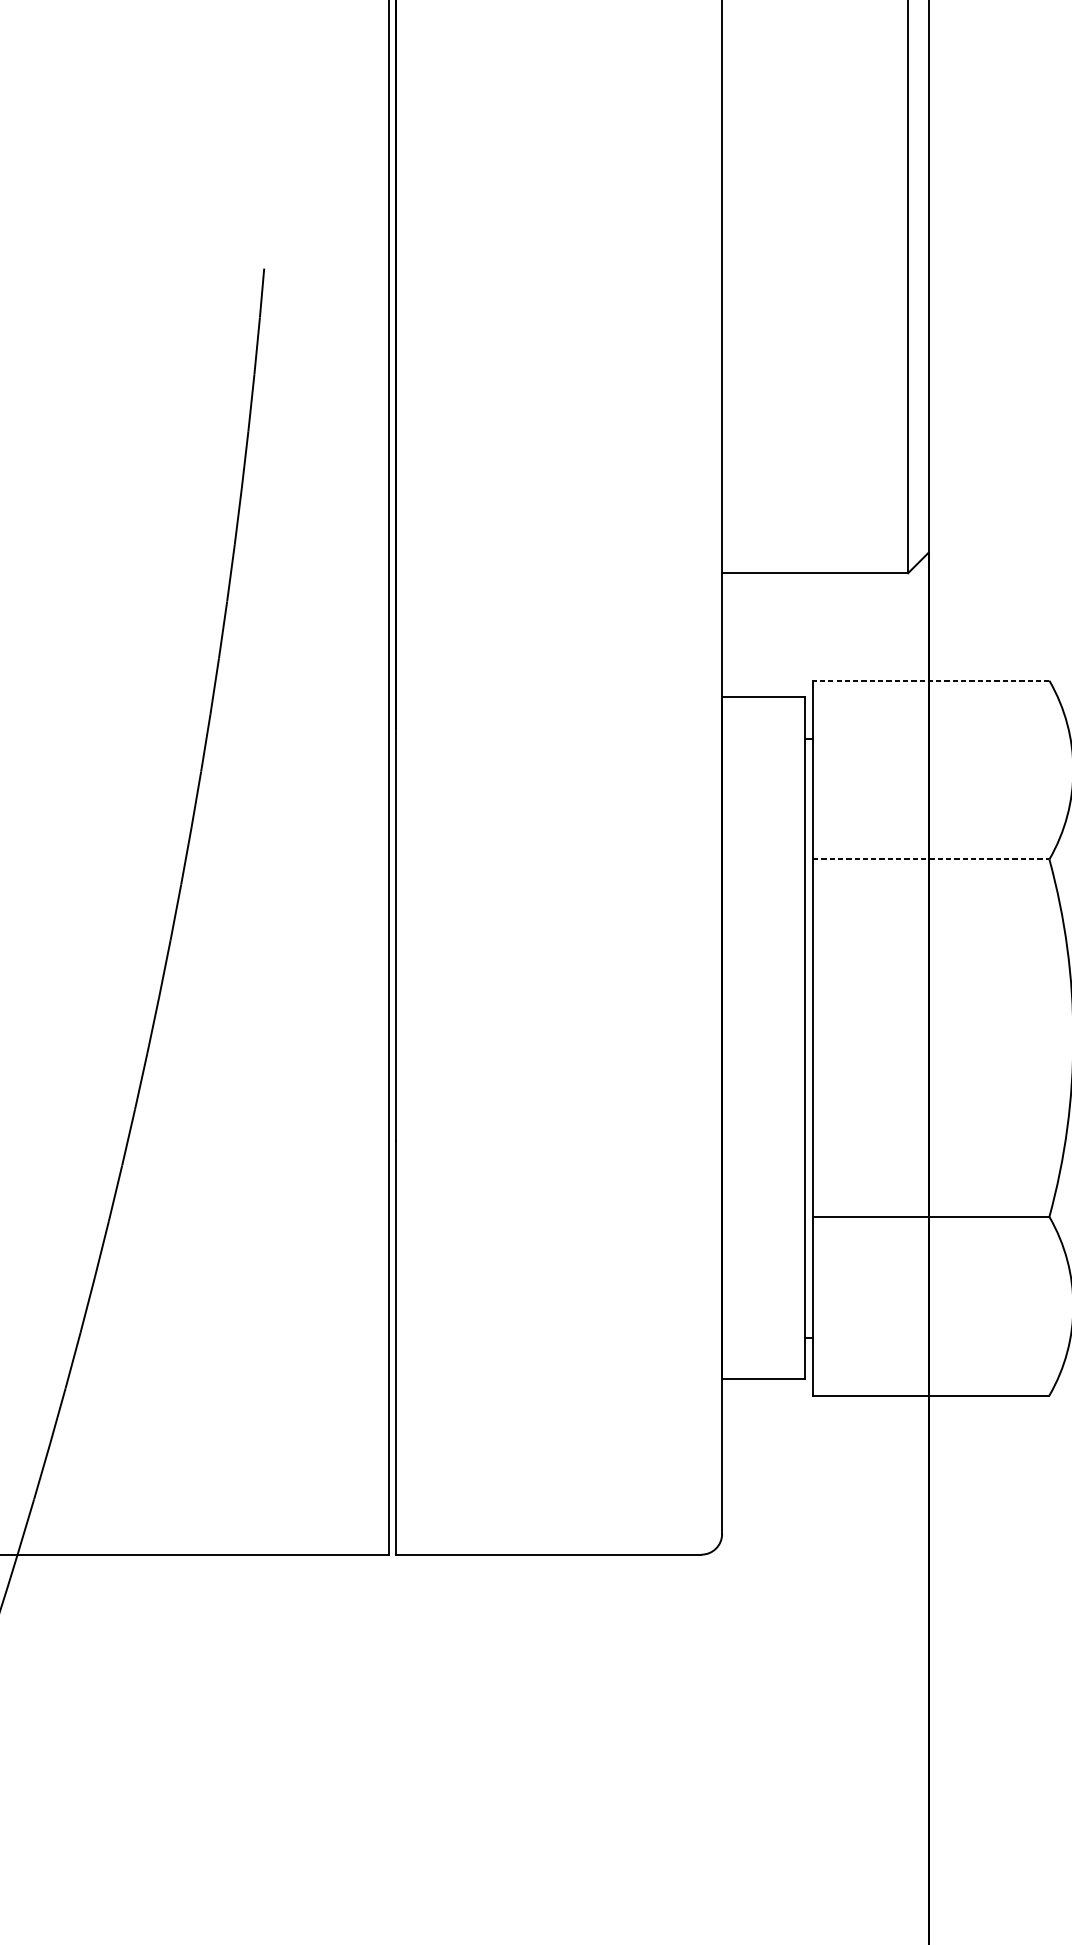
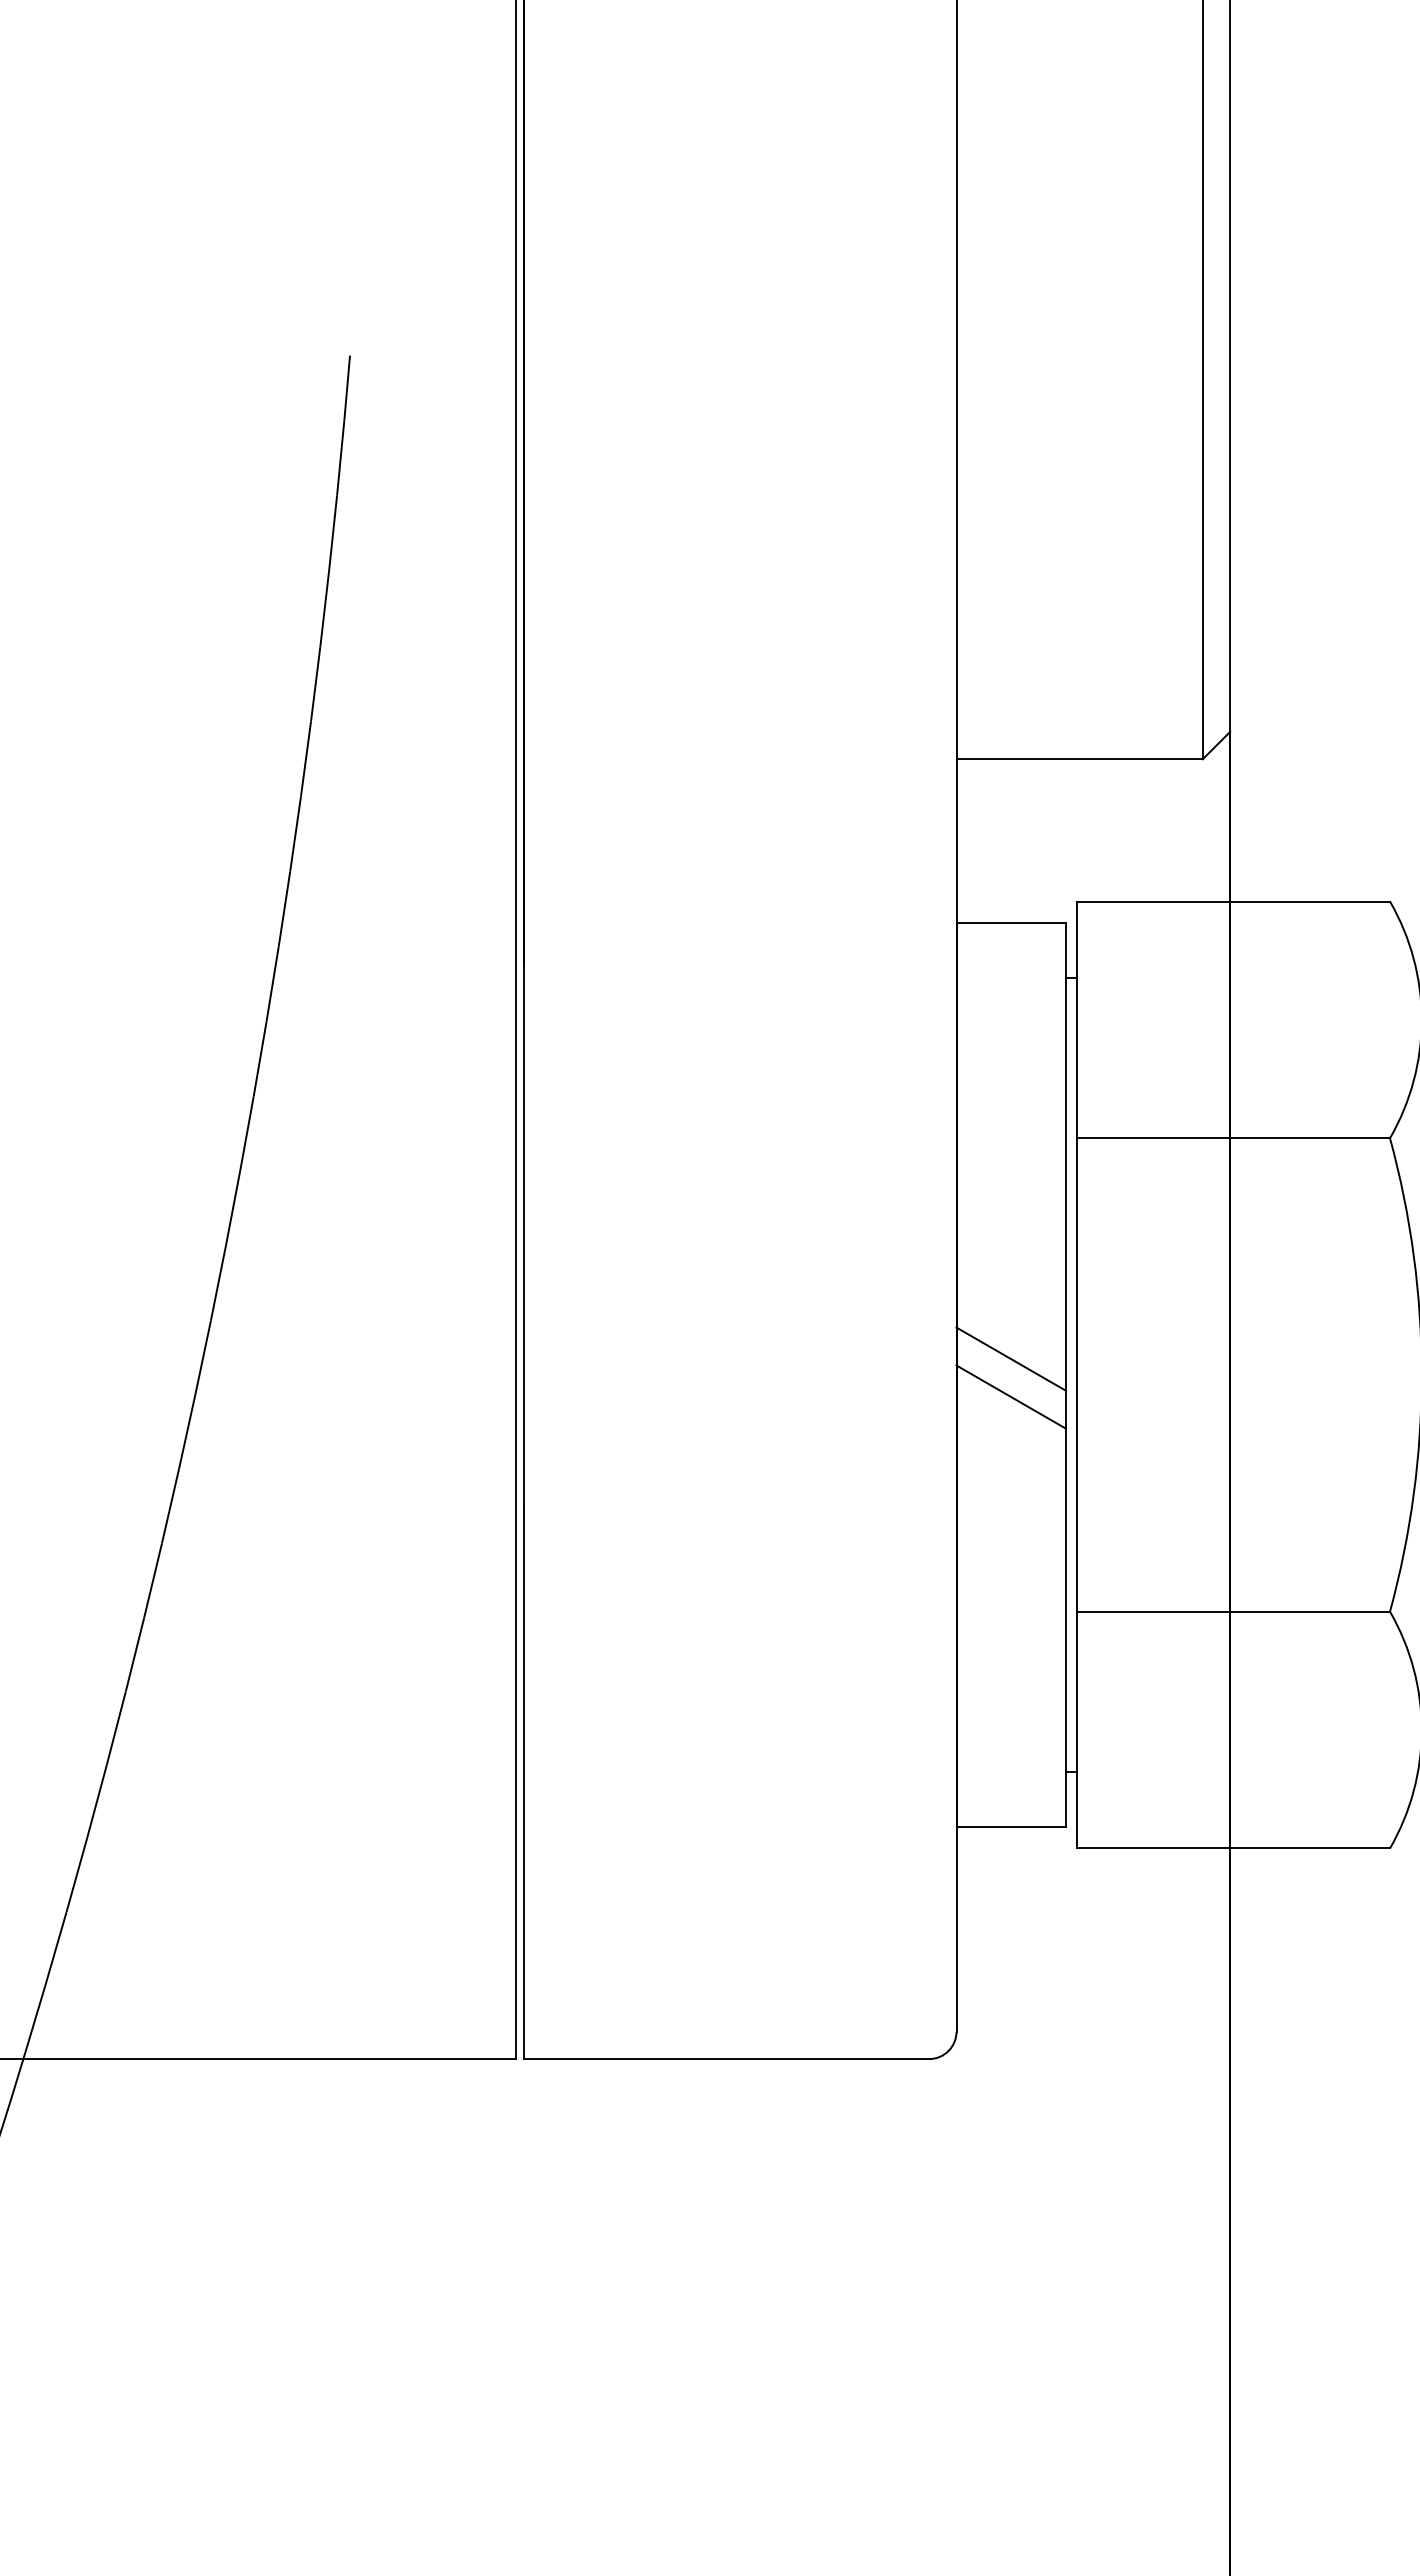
line: (931, 680) -> (1233, 901), dashed -> solid
line: (931, 859) -> (1233, 1138), dashed -> solid
line: (762, 1025) -> (1010, 1358), added
line: (762, 1054) -> (1010, 1396), added

